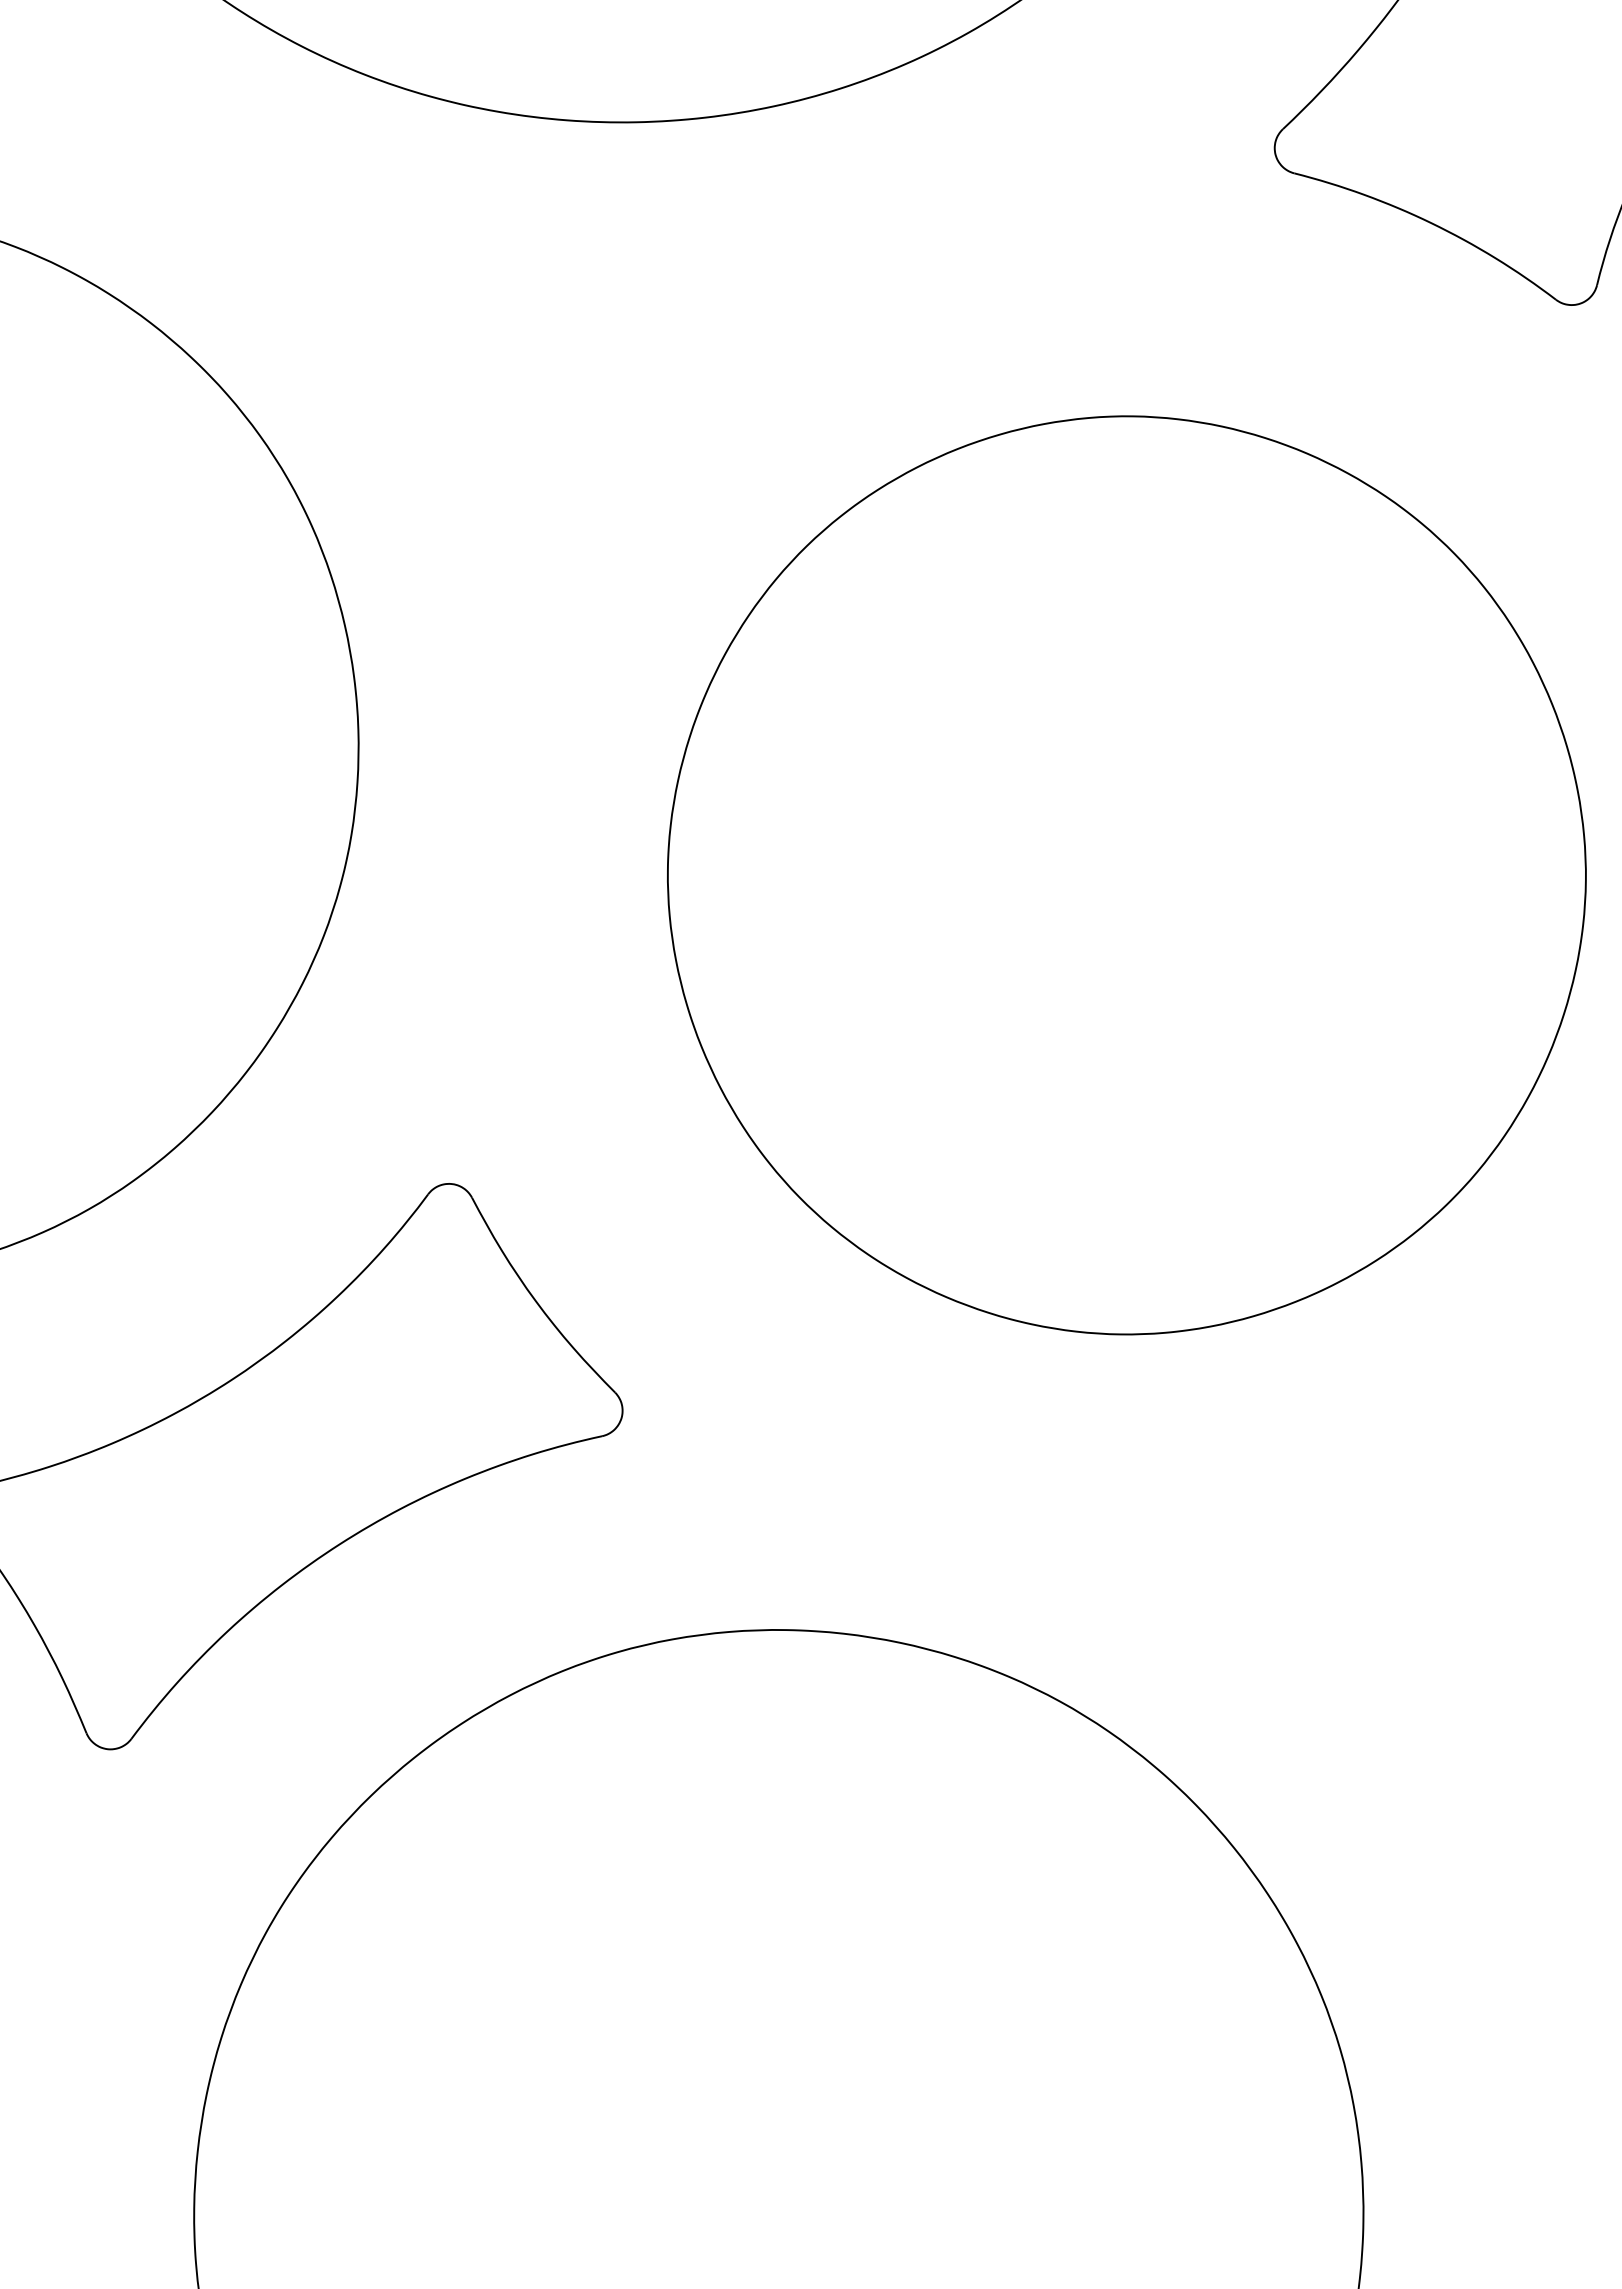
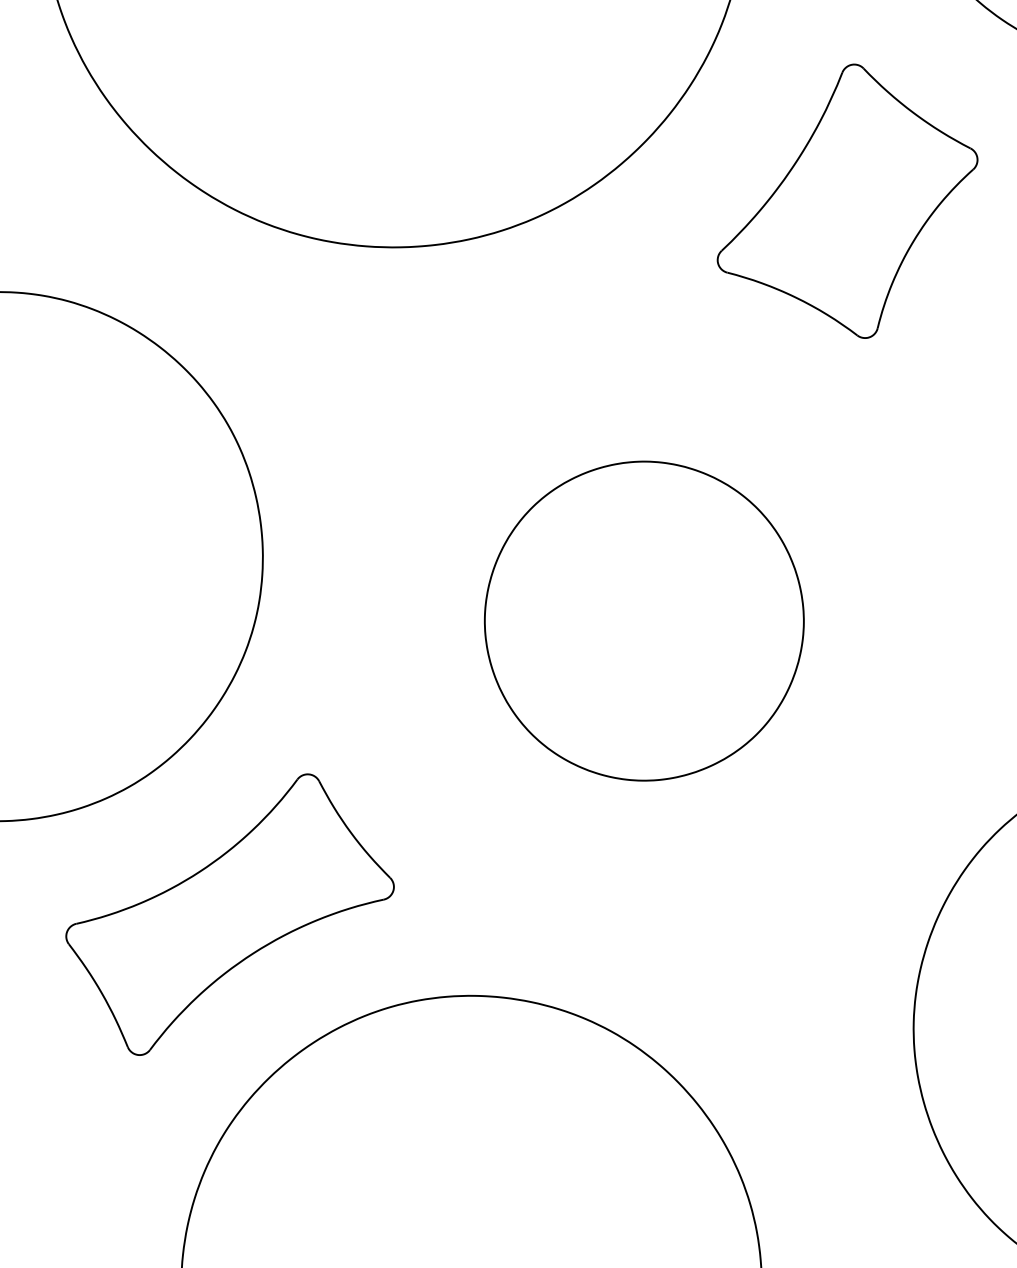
part: (1127, 873) -> (644, 620), size x0.7

